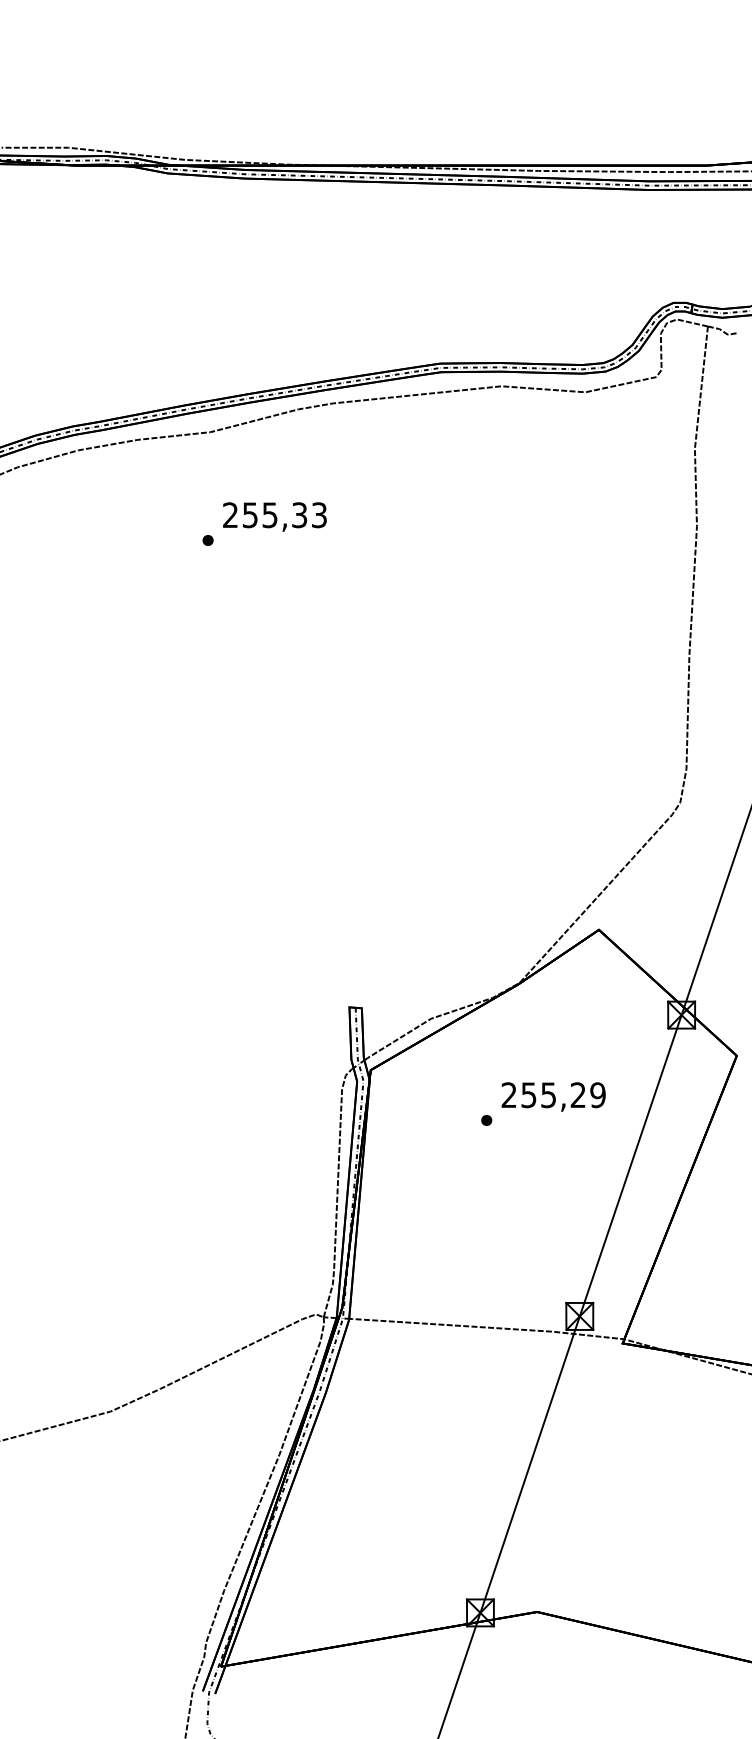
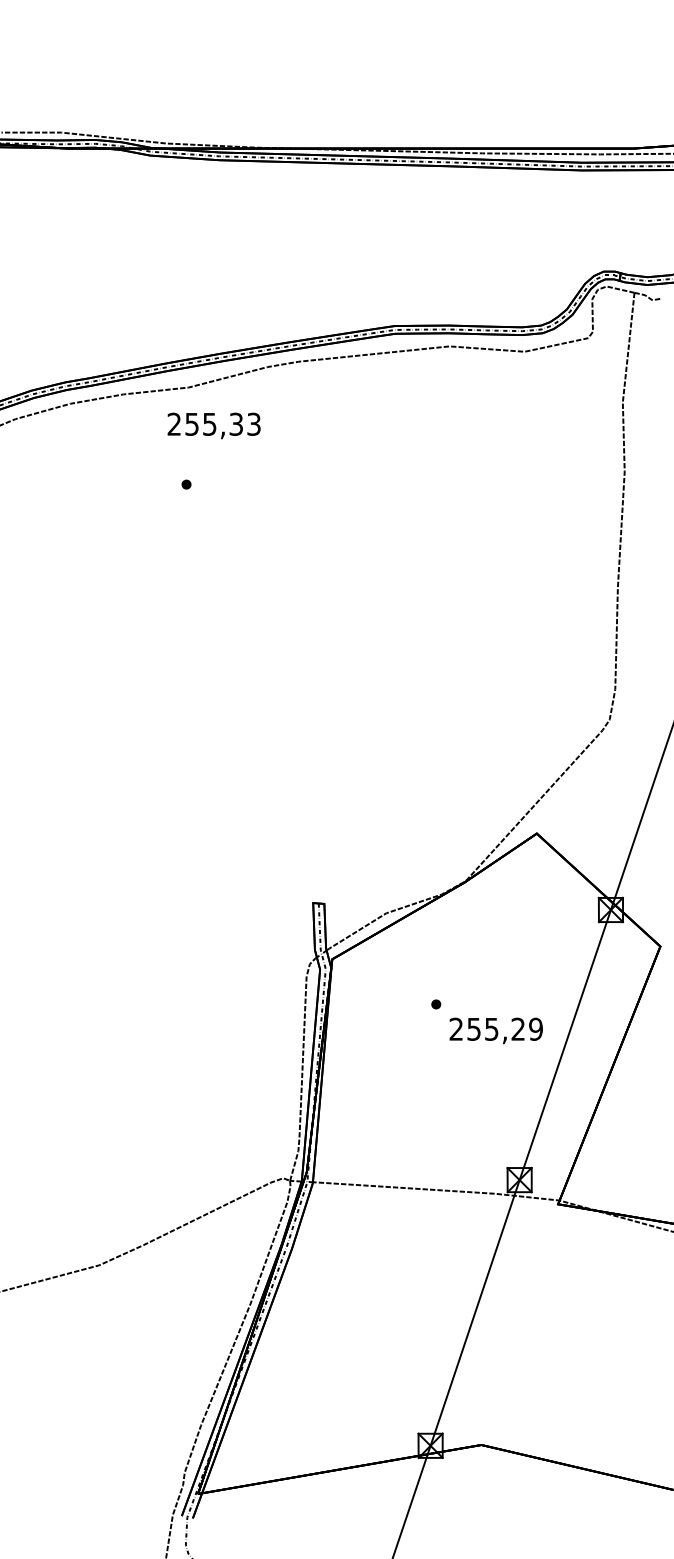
text: (274, 516) -> (213, 425), moved
text: (553, 1096) -> (496, 1030), moved

